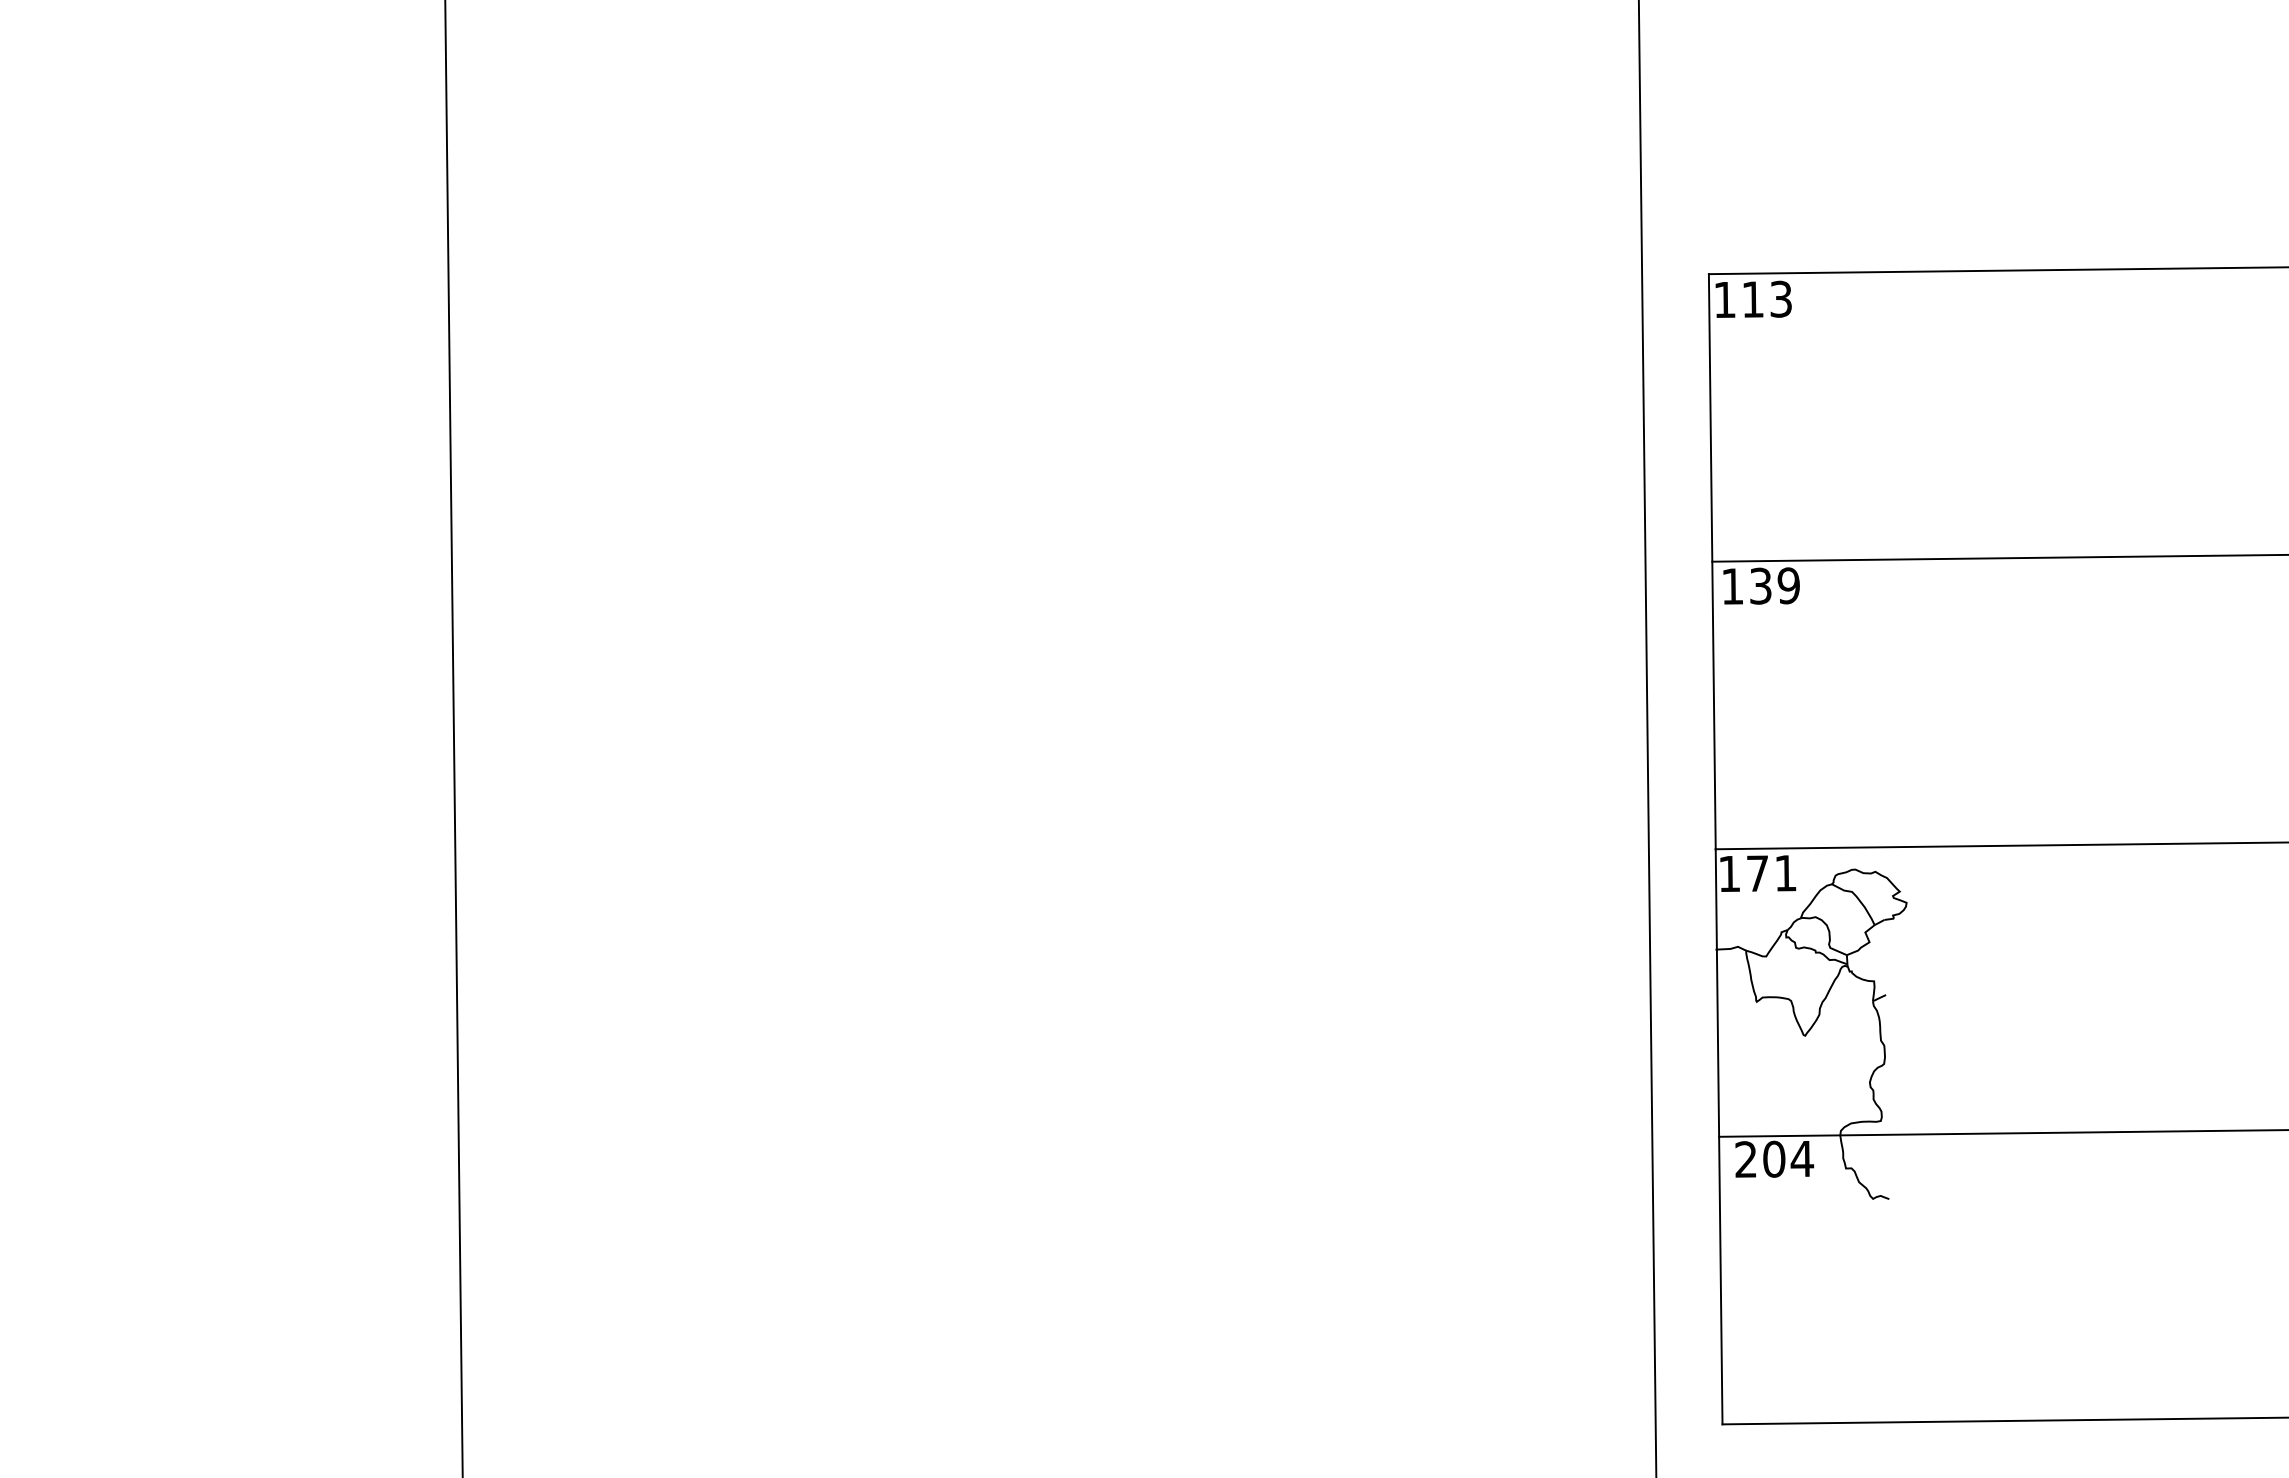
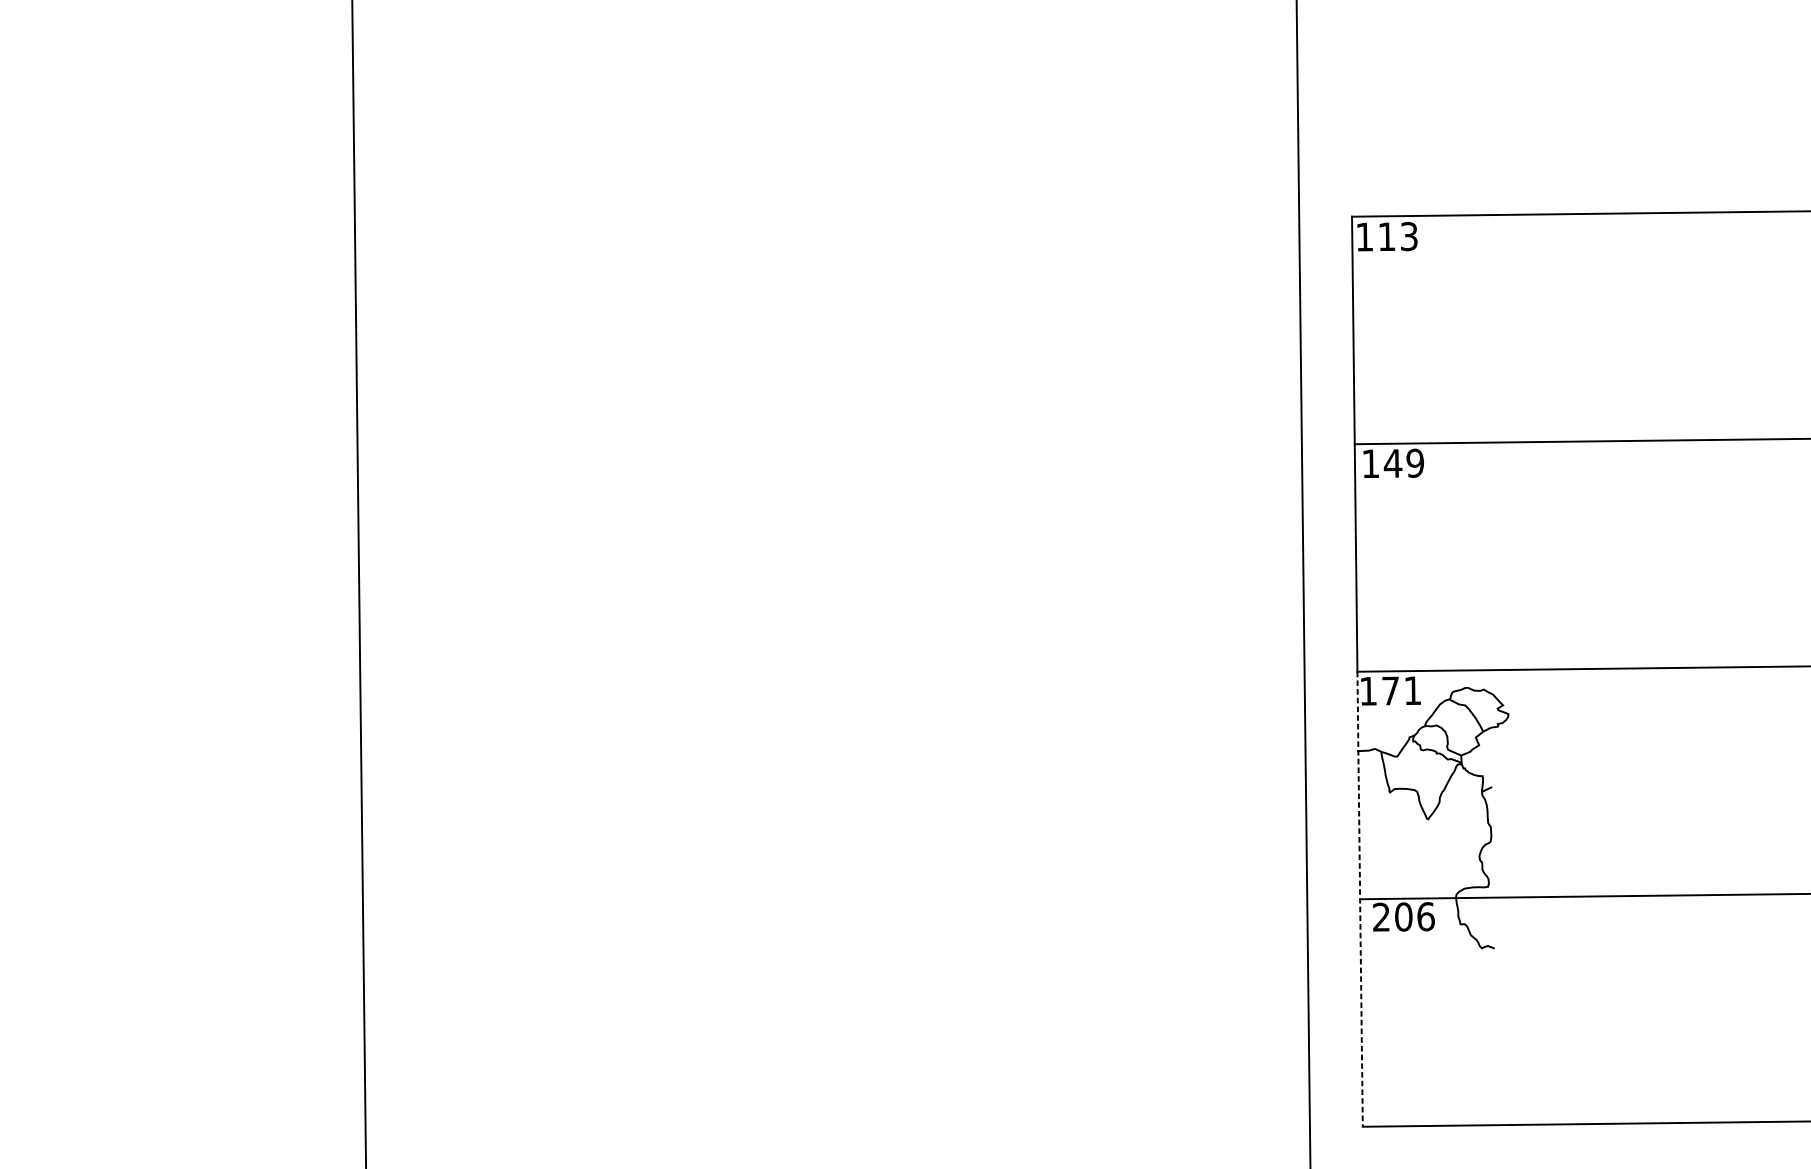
text: (1760, 585) -> (1392, 463), 139 -> 149
line: (1719, 1136) -> (1360, 899), solid -> dashed
text: (1802, 1158) -> (1426, 916), 204 -> 206

